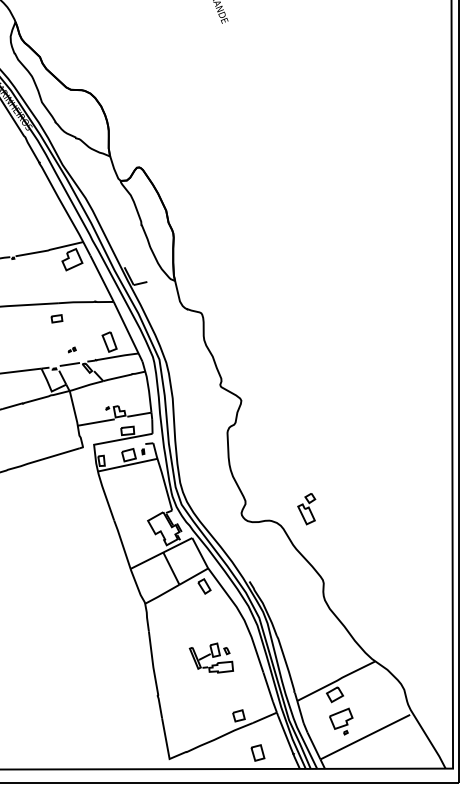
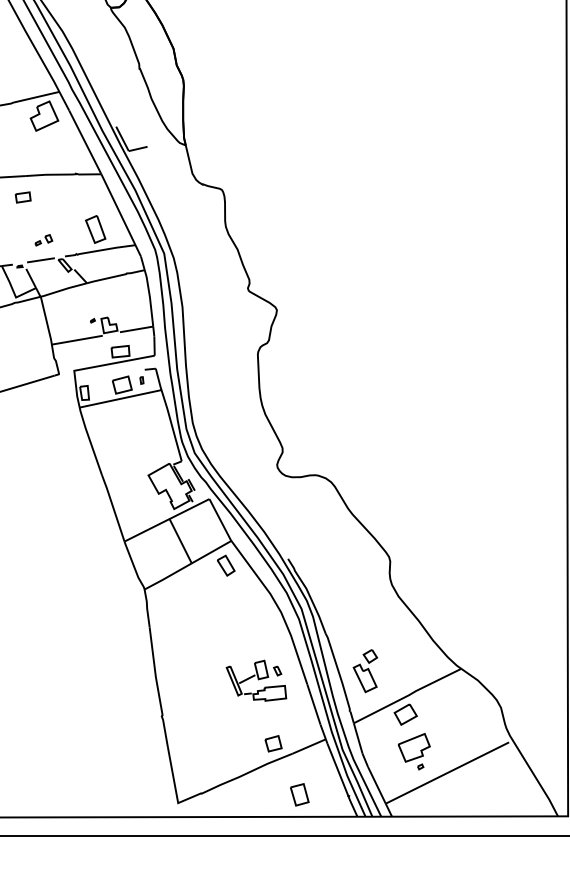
part: (72, 349) -> (44, 239), size x1.67
part: (306, 509) -> (365, 671), moved
part: (210, 657) -> (255, 679), moved

